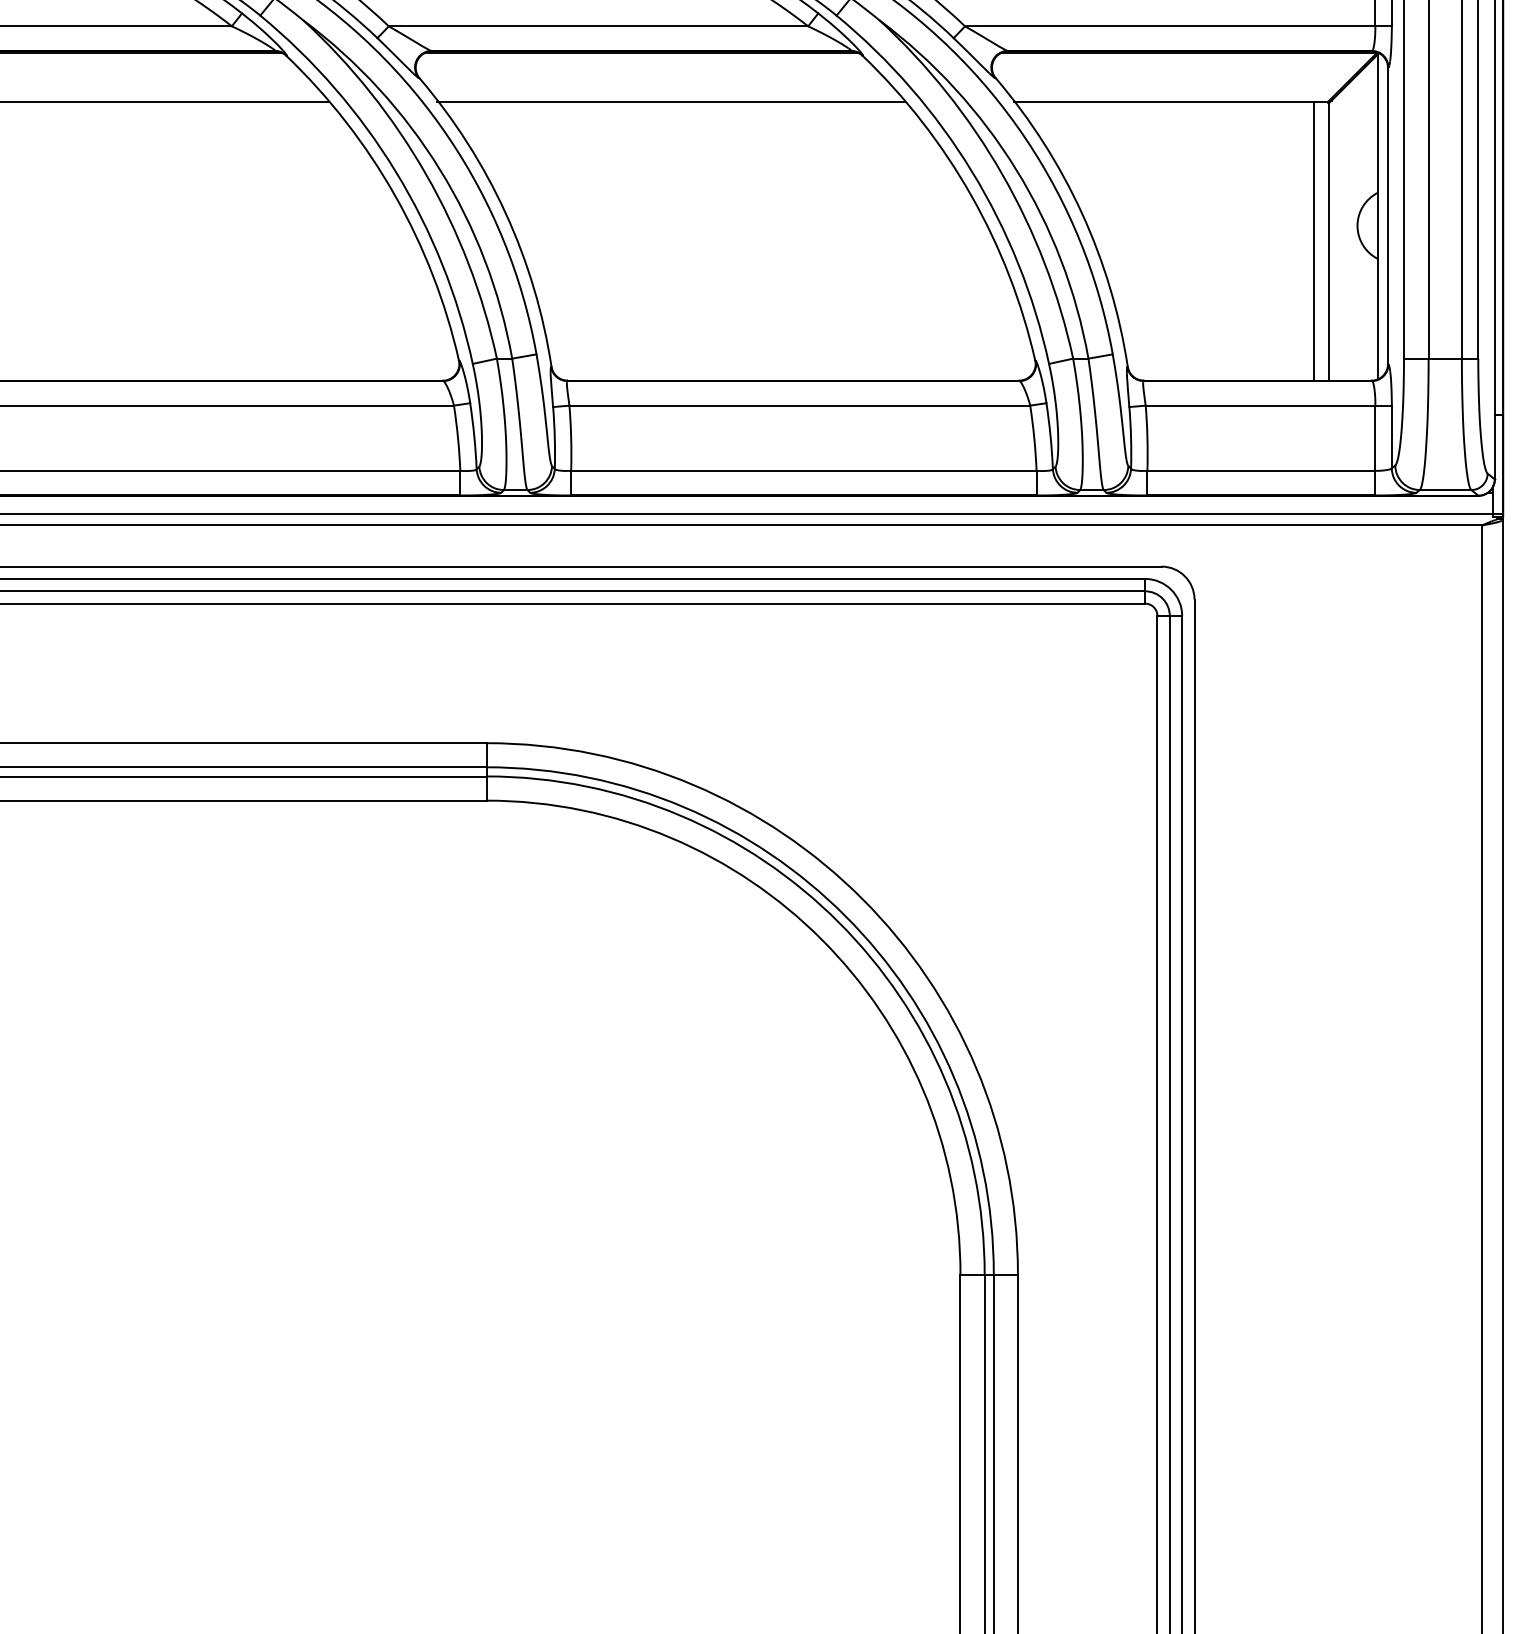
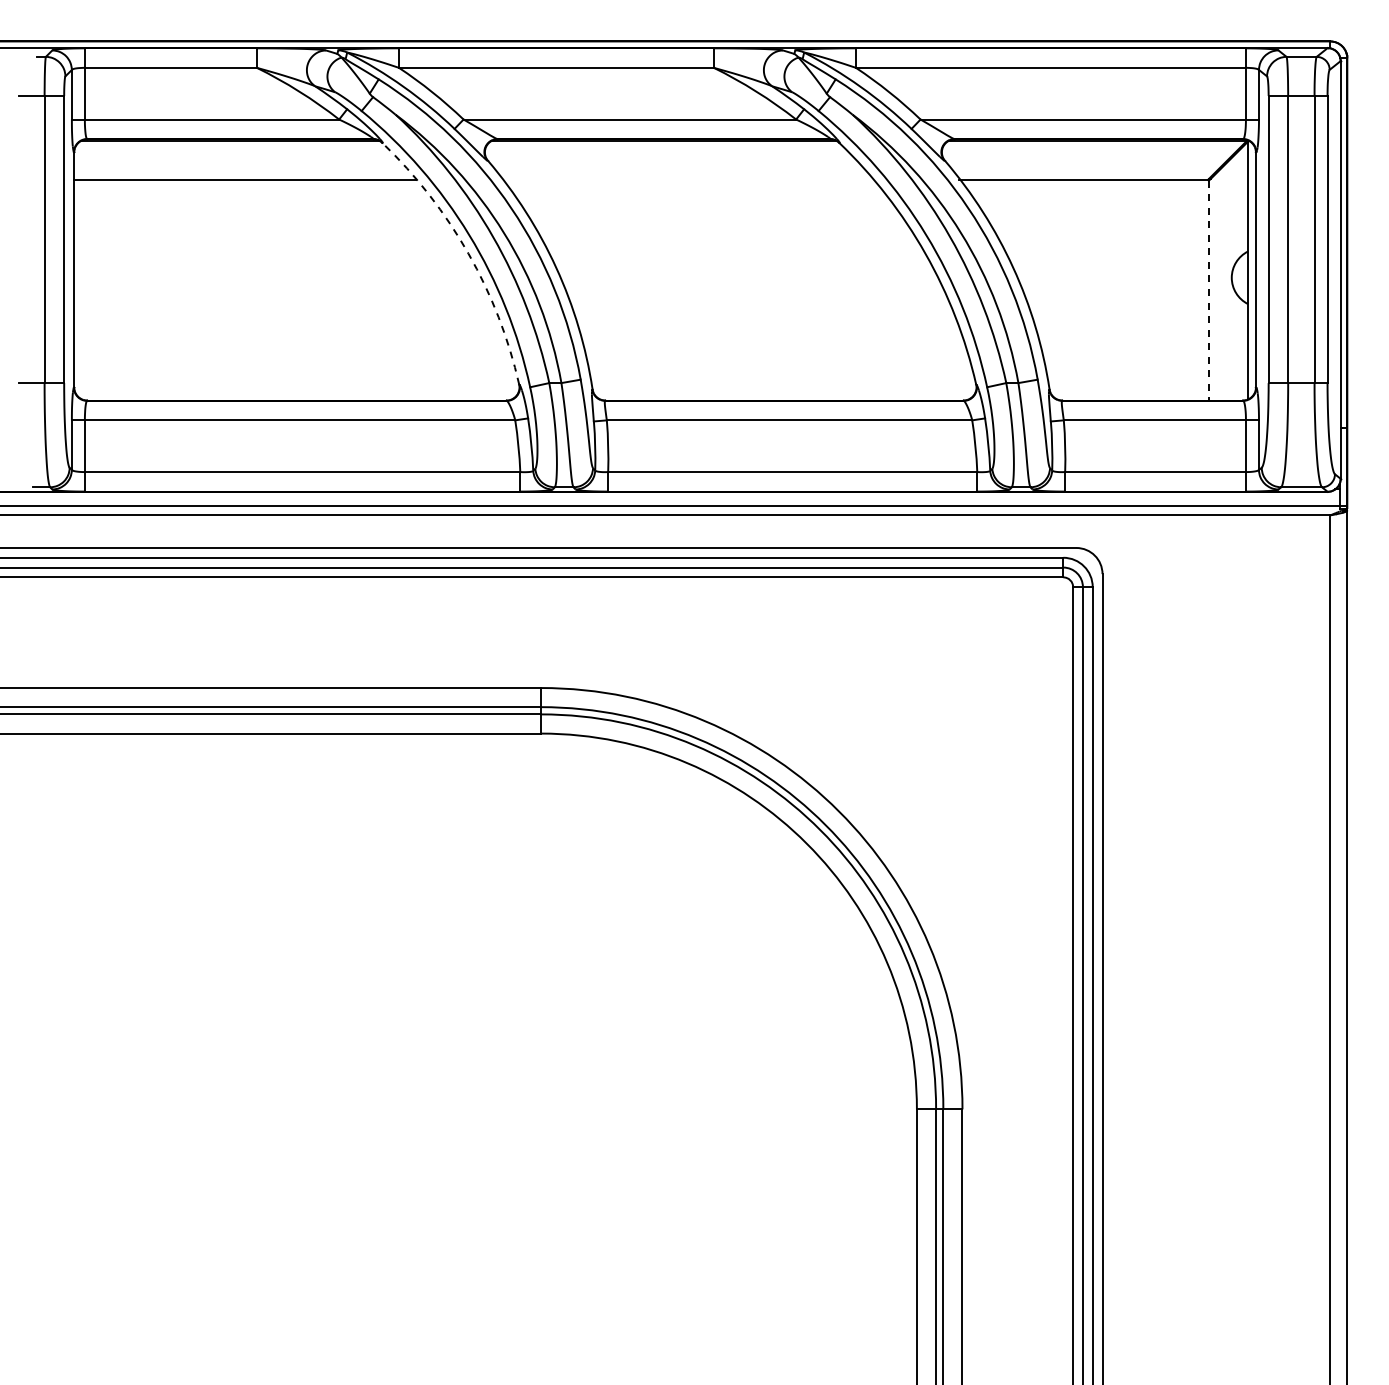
line: (671, 101) -> (687, 179), removed
arc: (395, 195) -> (468, 253), solid -> dashed
line: (1314, 240) -> (1197, 289), removed
line: (1328, 241) -> (1208, 290), solid -> dashed

